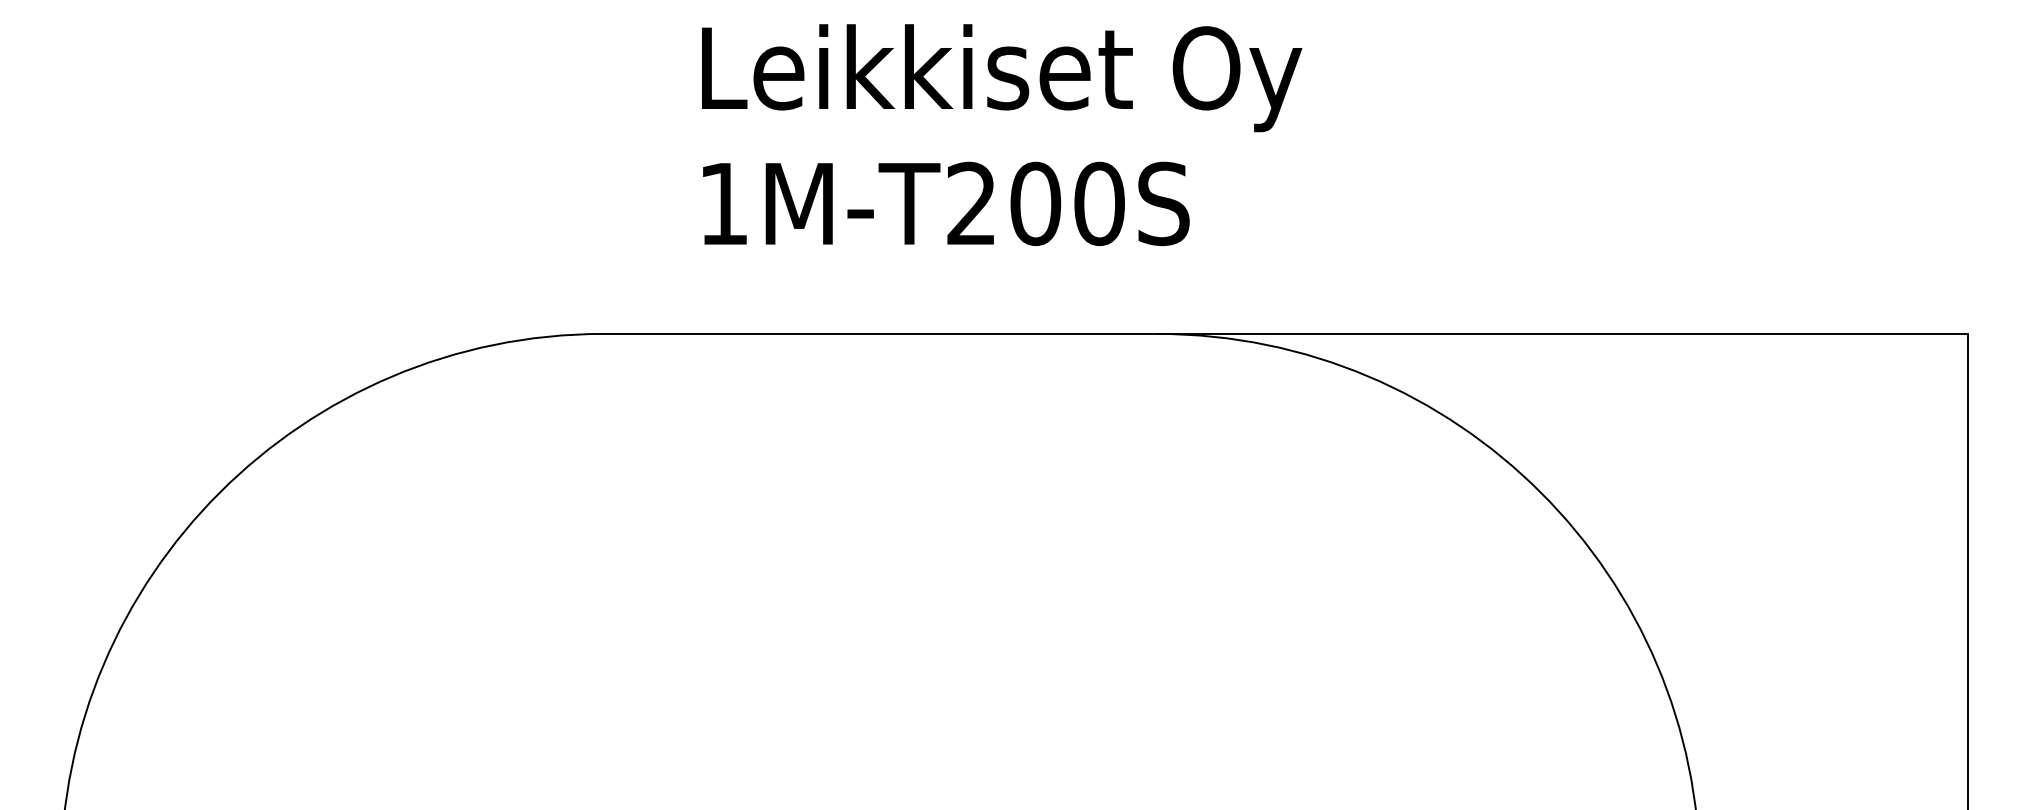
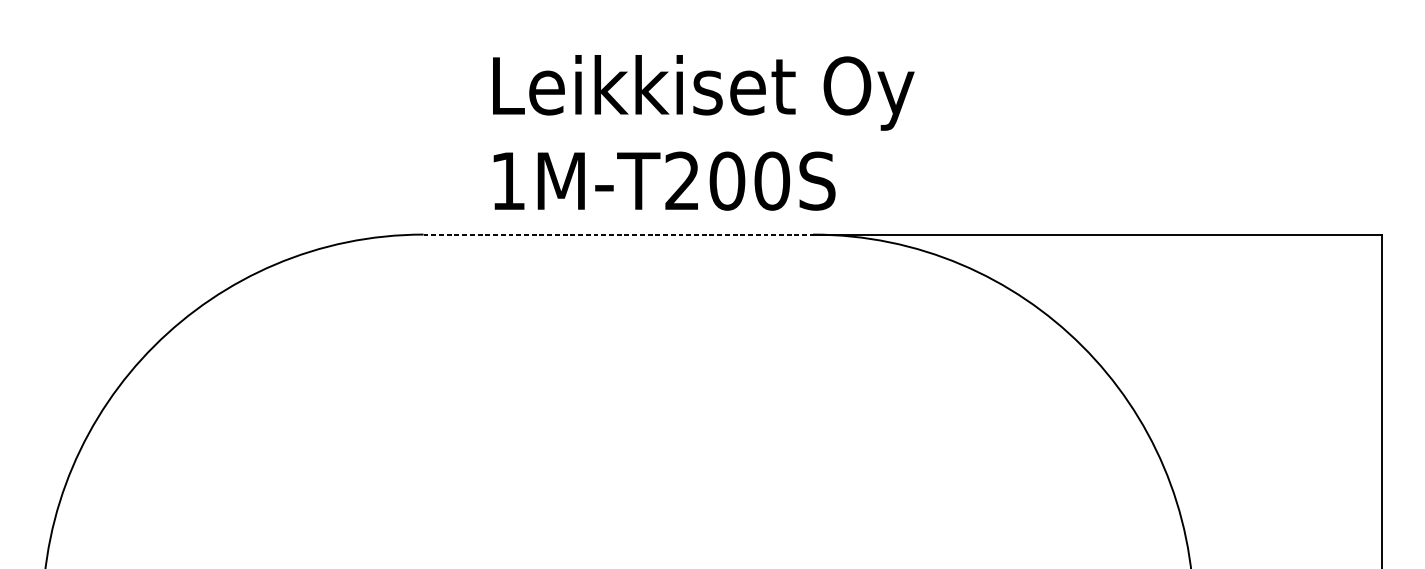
text: (1002, 135) -> (704, 133), moved
line: (880, 333) -> (618, 234), solid -> dashed

